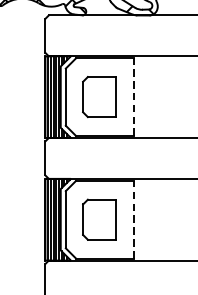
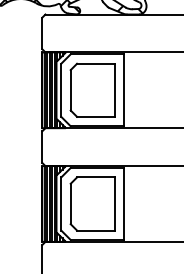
part: (99, 96) -> (92, 89), size x1.43
line: (134, 97) -> (124, 90), dashed -> solid
part: (99, 219) -> (92, 203), size x1.43
line: (134, 219) -> (124, 203), dashed -> solid

